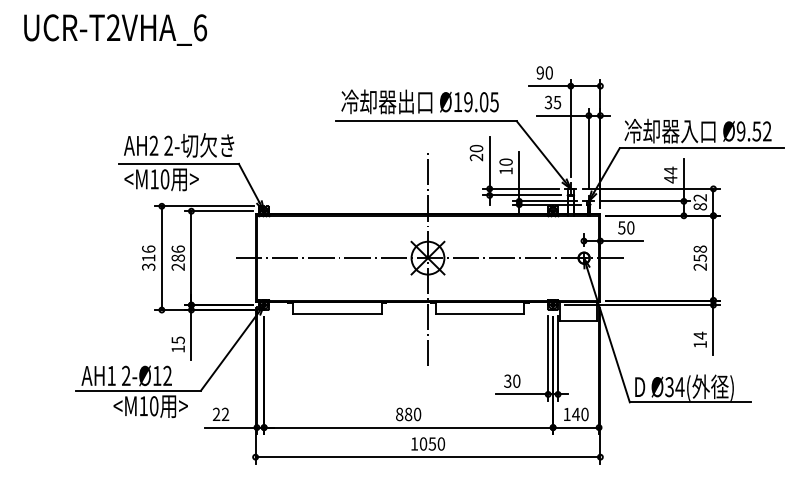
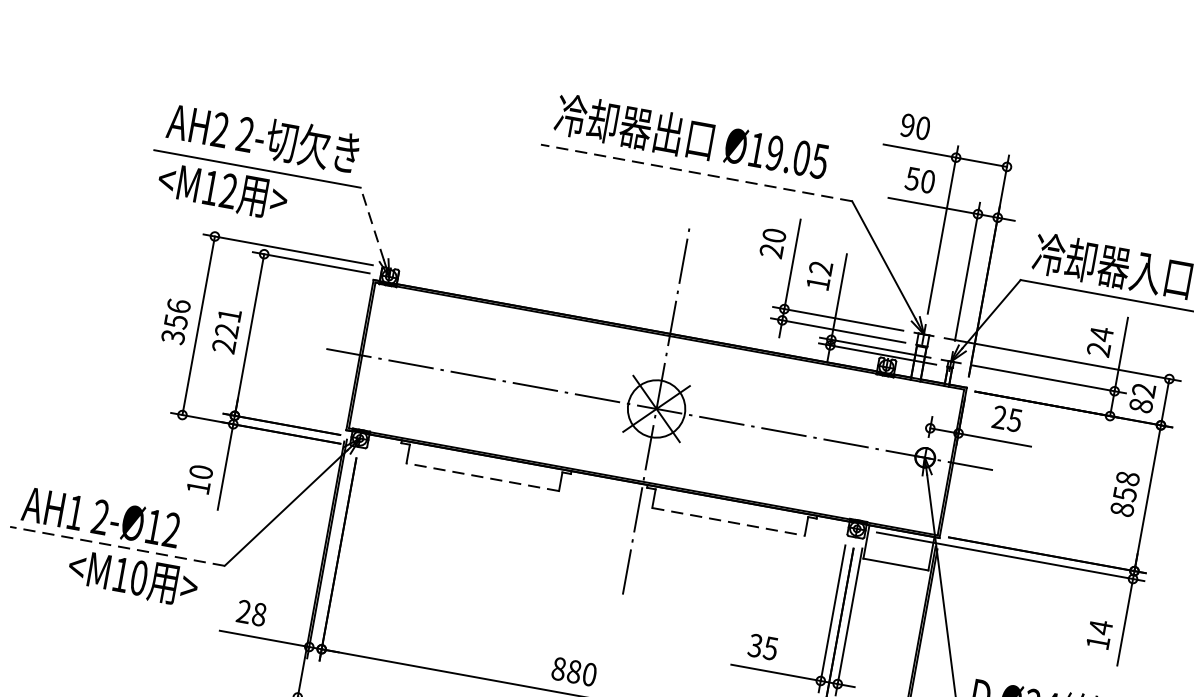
text: (553, 102) -> (921, 180), 35 -> 50
line: (425, 121) -> (695, 173), solid -> dashed
text: (505, 161) -> (820, 266), 10 -> 12
text: (164, 179) -> (227, 191), <M10 -> <M12
text: (670, 179) -> (1098, 349), 44 -> 24
line: (249, 183) -> (372, 224), solid -> dashed
text: (626, 227) -> (1007, 418), 50 -> 25
text: (177, 253) -> (227, 322), 286 -> 221
text: (148, 257) -> (175, 320), 316 -> 356
text: (700, 266) -> (1122, 508), 258 -> 858
line: (336, 314) -> (481, 477), solid -> dashed
line: (480, 314) -> (729, 522), solid -> dashed
text: (177, 340) -> (199, 472), 15 -> 10
text: (516, 380) -> (770, 647), 30 -> 35
line: (138, 390) -> (117, 546), solid -> dashed
text: (225, 414) -> (259, 614), 22 -> 28

